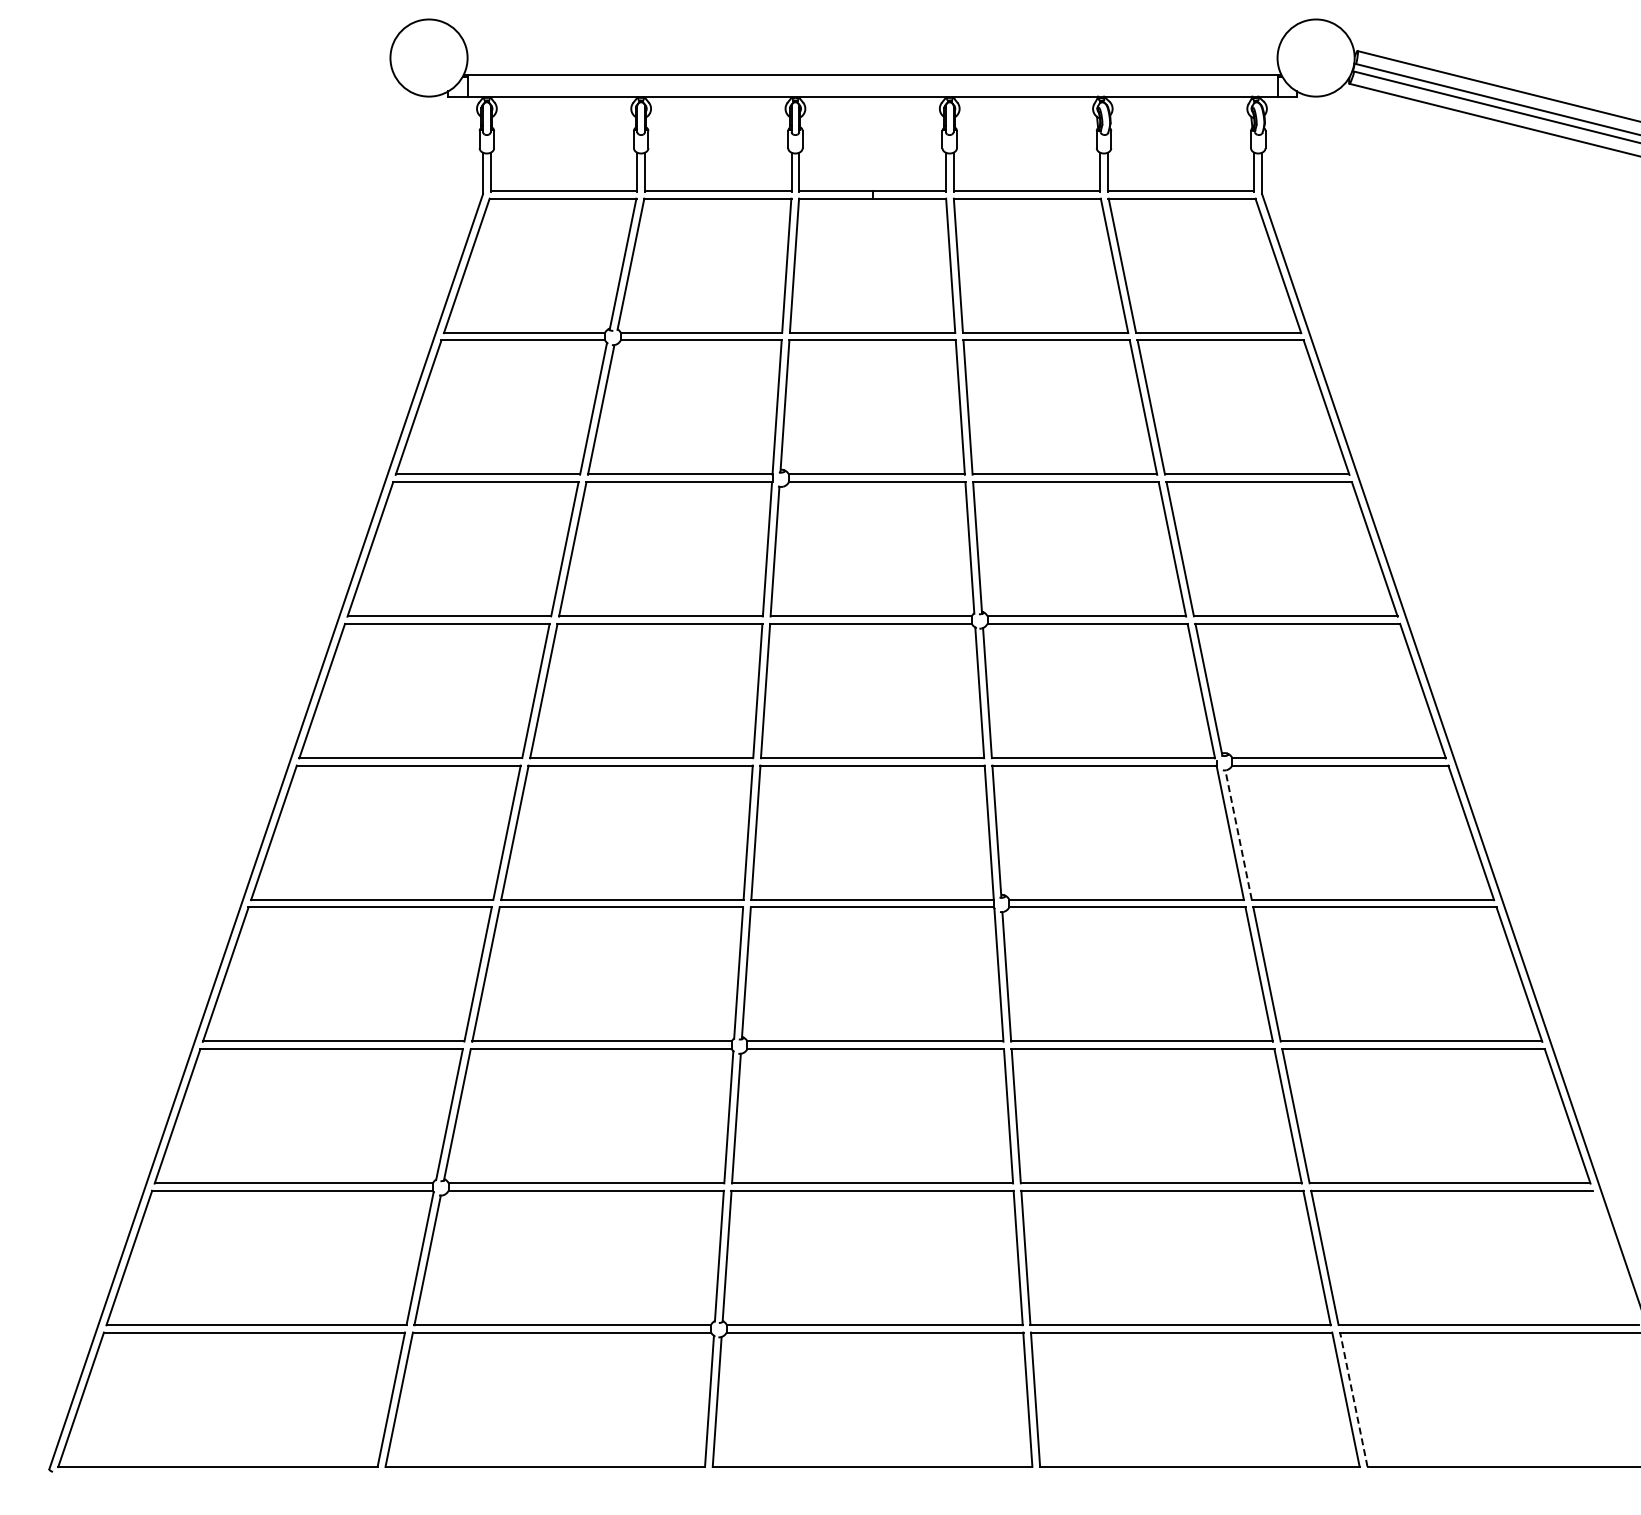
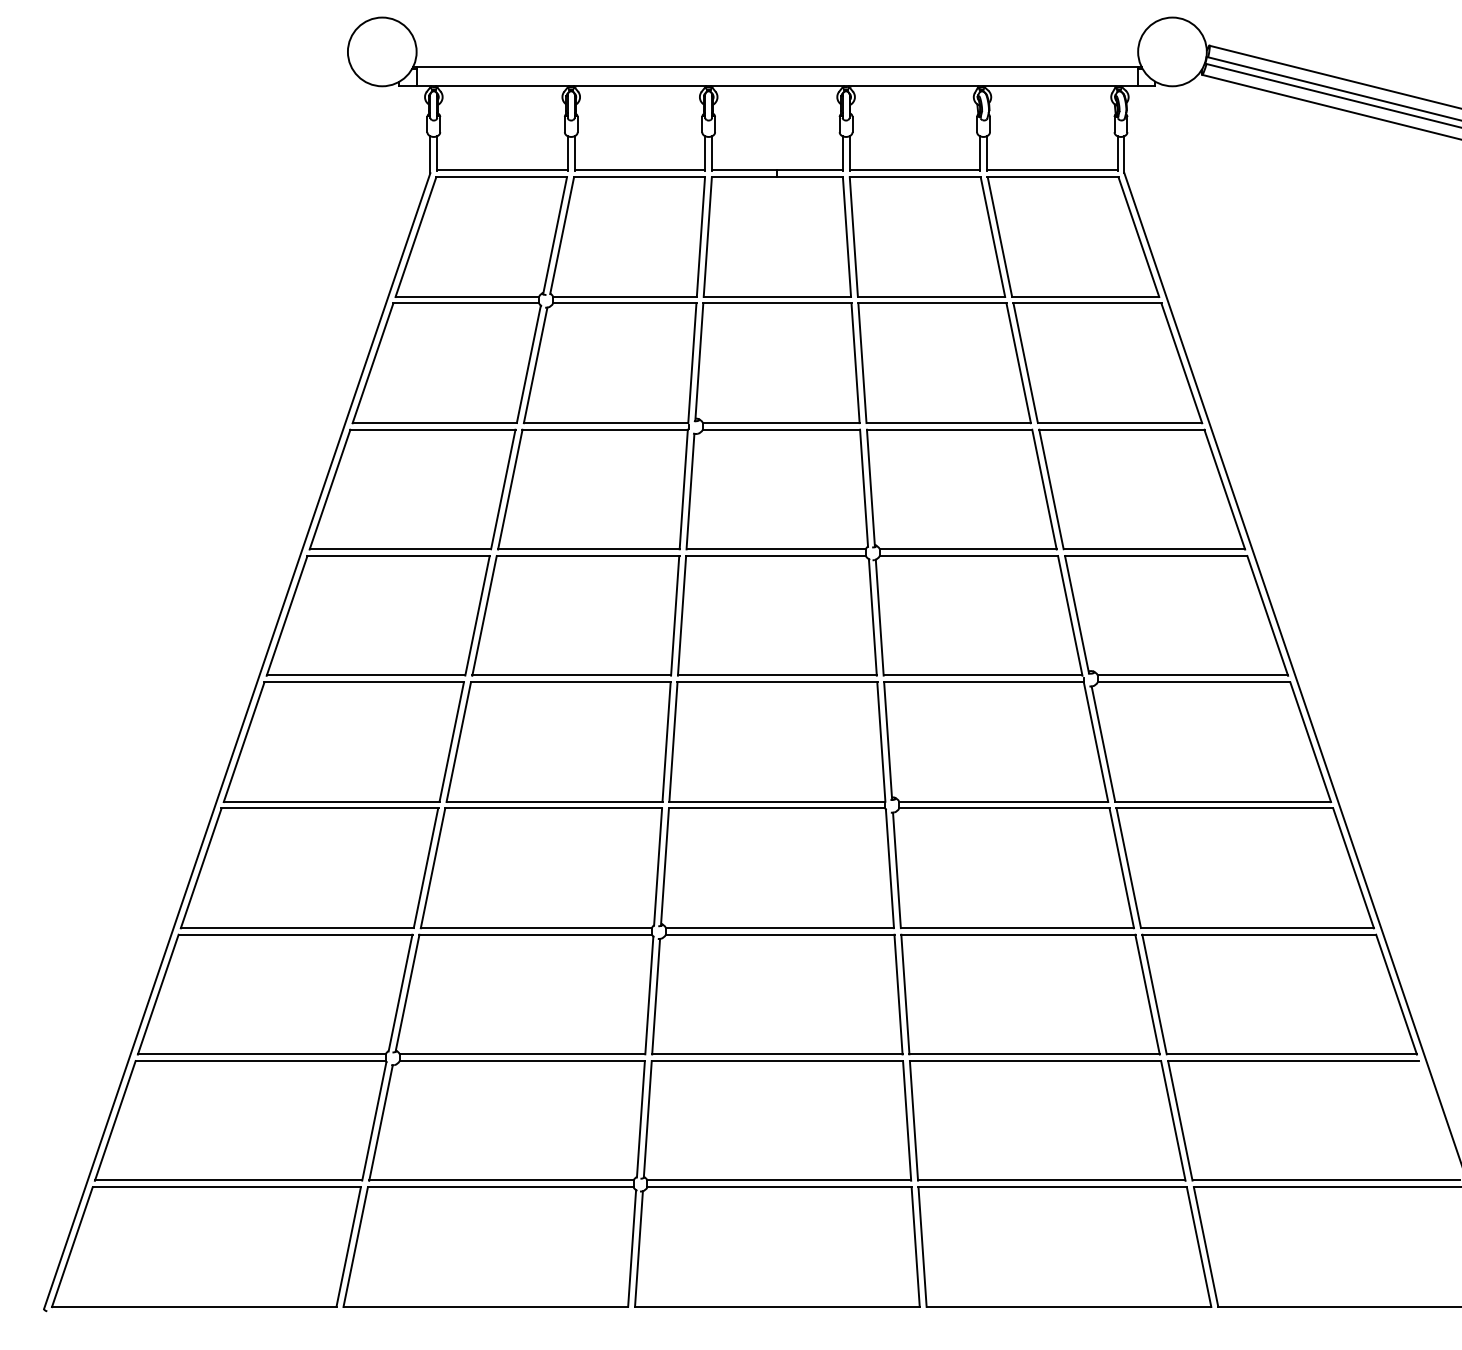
line: (1238, 834) -> (1103, 743), dashed -> solid
line: (1353, 1399) -> (1205, 1246), dashed -> solid

